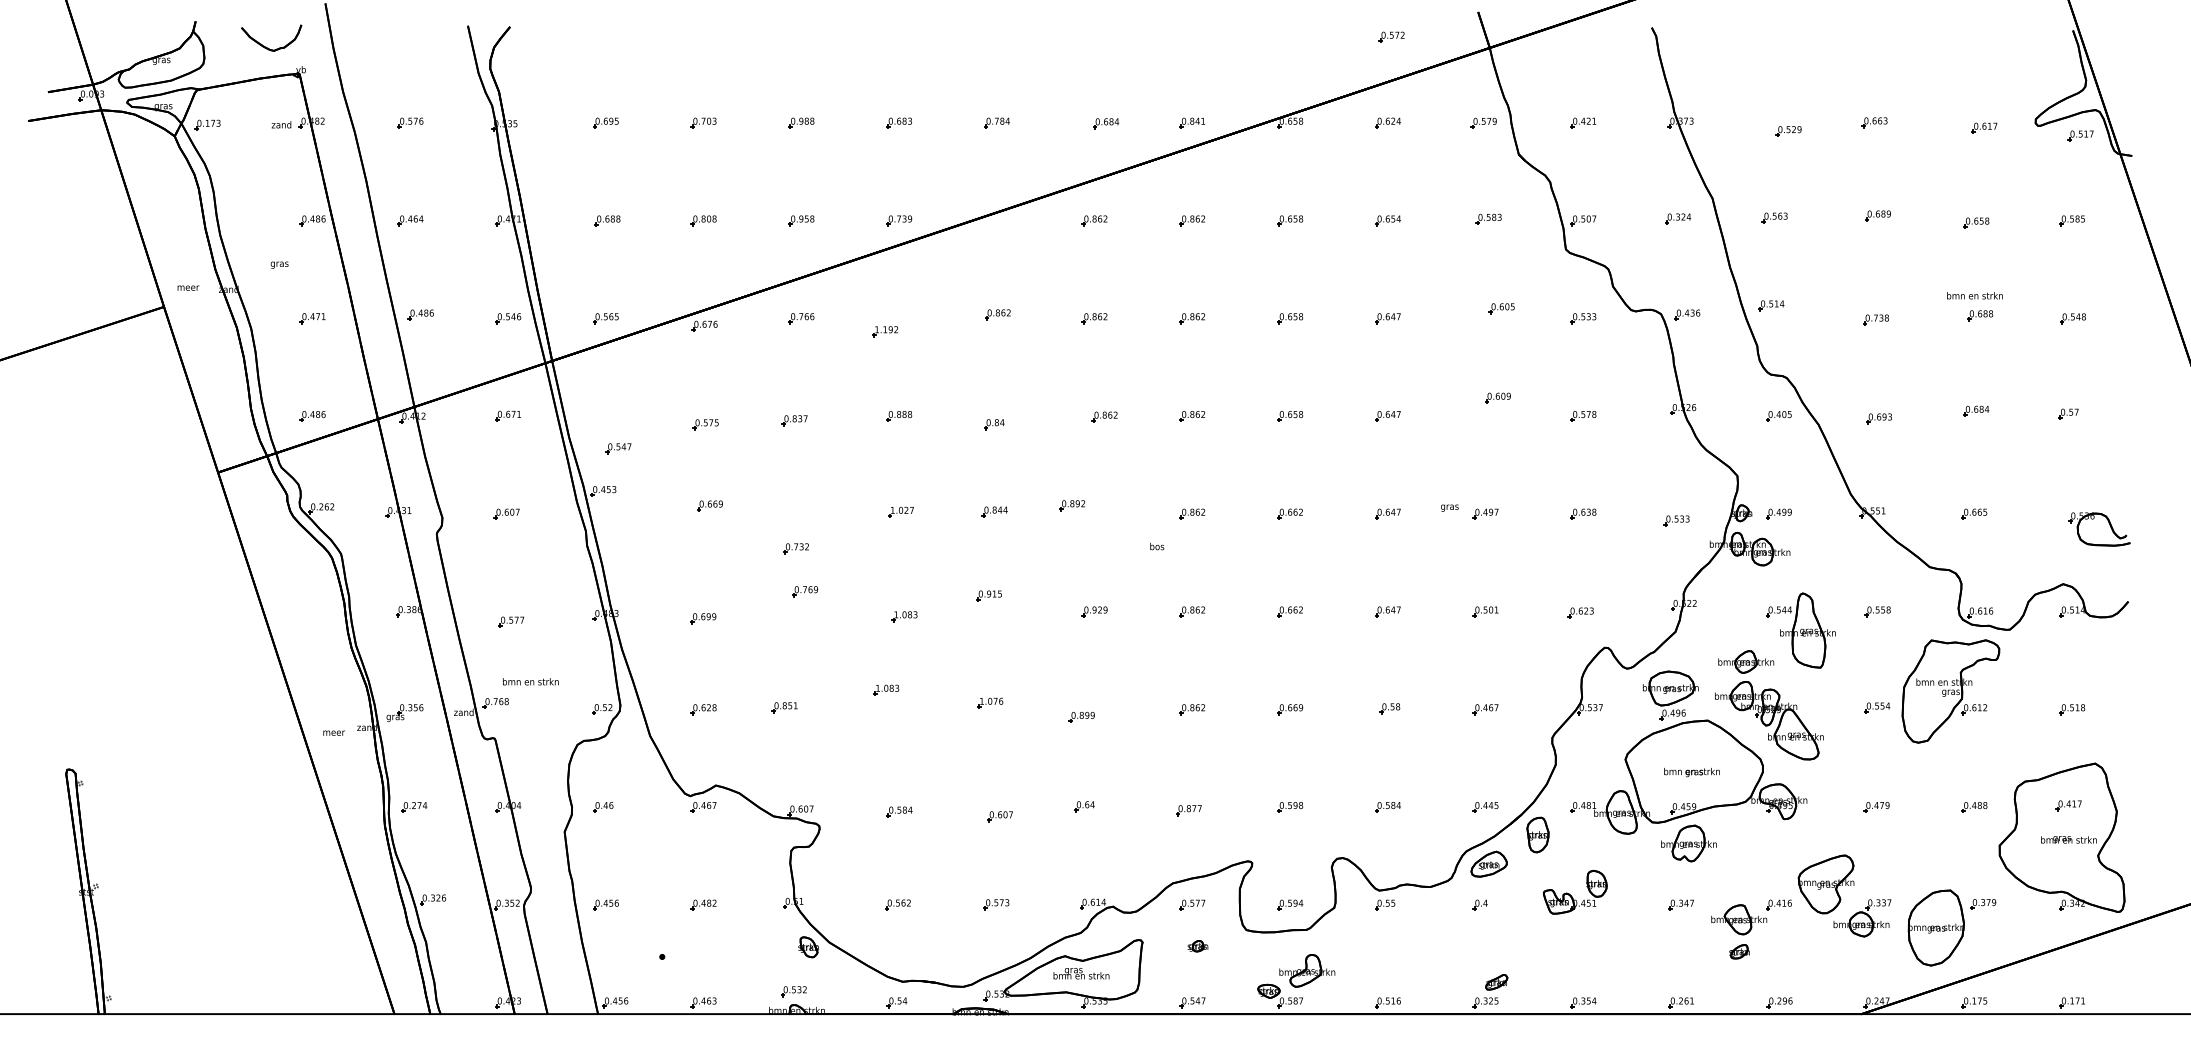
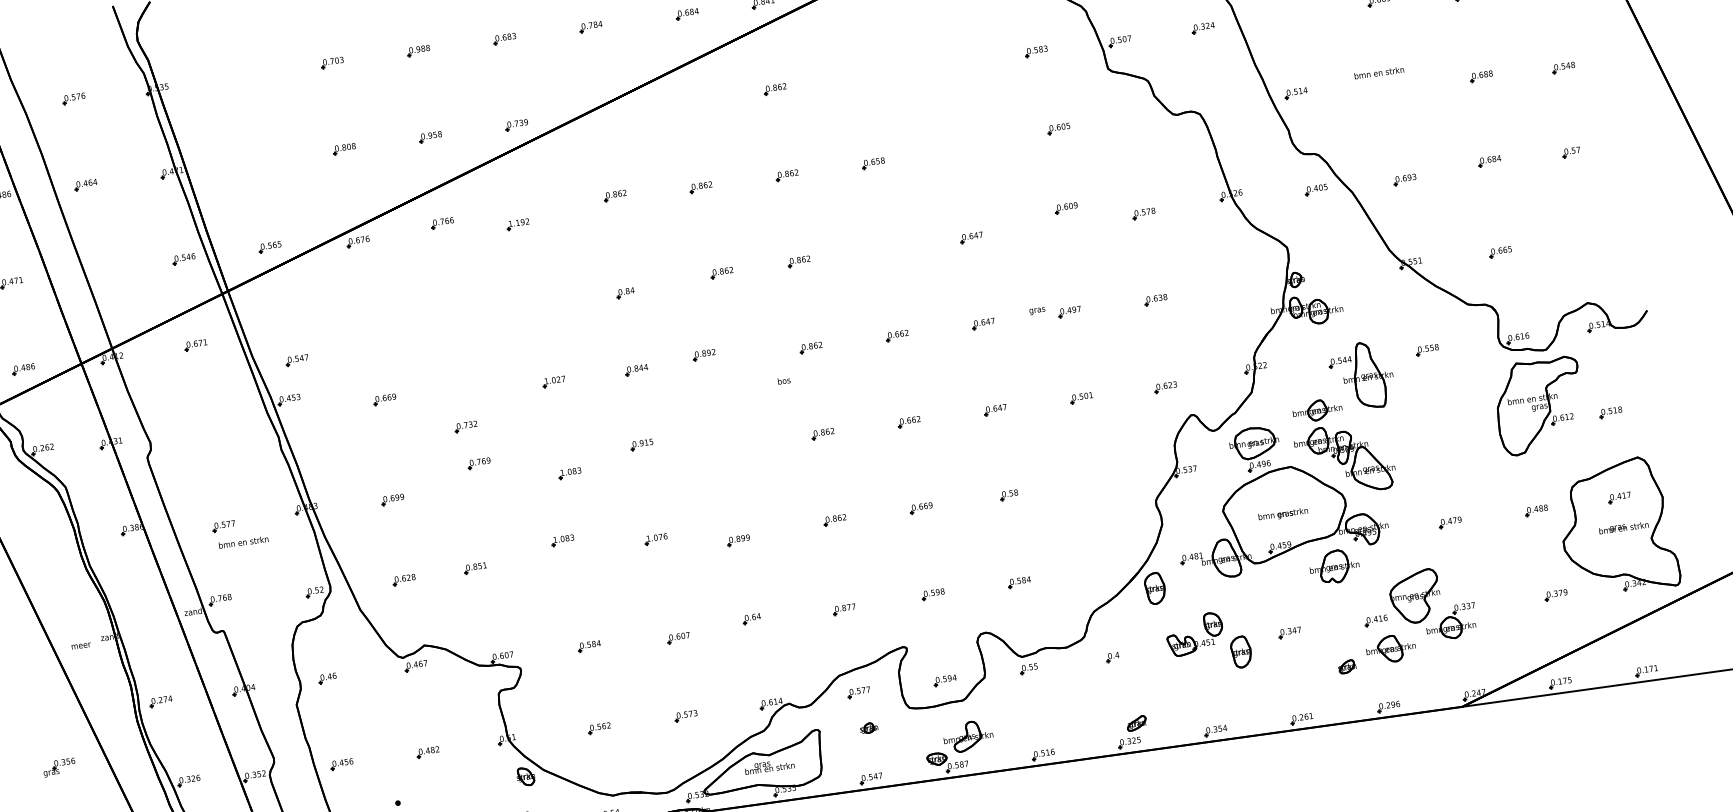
part: (605, 122) -> (245, 74), removed
part: (1774, 217) -> (1288, 15), removed
part: (607, 220) -> (259, 160), removed
part: (1094, 220) -> (688, 100), removed
part: (1290, 220) -> (861, 77), removed
part: (1387, 220) -> (947, 65), removed
text: (1974, 295) -> (1378, 72), moved
part: (420, 314) -> (106, 266), removed
part: (1687, 314) -> (1223, 111), removed
part: (1387, 318) -> (959, 151), removed
part: (1583, 318) -> (1132, 127), removed
part: (1875, 319) -> (1389, 92), removed
part: (899, 416) -> (541, 297), removed
part: (1290, 416) -> (885, 249), removed
part: (794, 420) -> (448, 314), removed
part: (705, 424) -> (370, 328), removed
part: (506, 513) -> (206, 431), removed
part: (1778, 513) -> (1327, 275), removed
part: (1676, 520) -> (1238, 294), removed
part: (2109, 525) -> (1621, 245), removed
part: (1094, 611) -> (736, 445), removed
text: (530, 681) -> (243, 542), moved
part: (1950, 691) -> (1539, 406), moved
part: (1877, 707) -> (1438, 434), removed
part: (1485, 709) -> (1093, 484), removed
part: (404, 712) -> (58, 767), moved
part: (1485, 807) -> (1105, 570), removed
part: (1688, 843) -> (1334, 566), moved
part: (1488, 863) -> (1115, 619), removed
part: (1623, 918) -> (1240, 651), added
part: (1739, 919) -> (1391, 648), moved
part: (1935, 927) -> (1516, 621), removed

